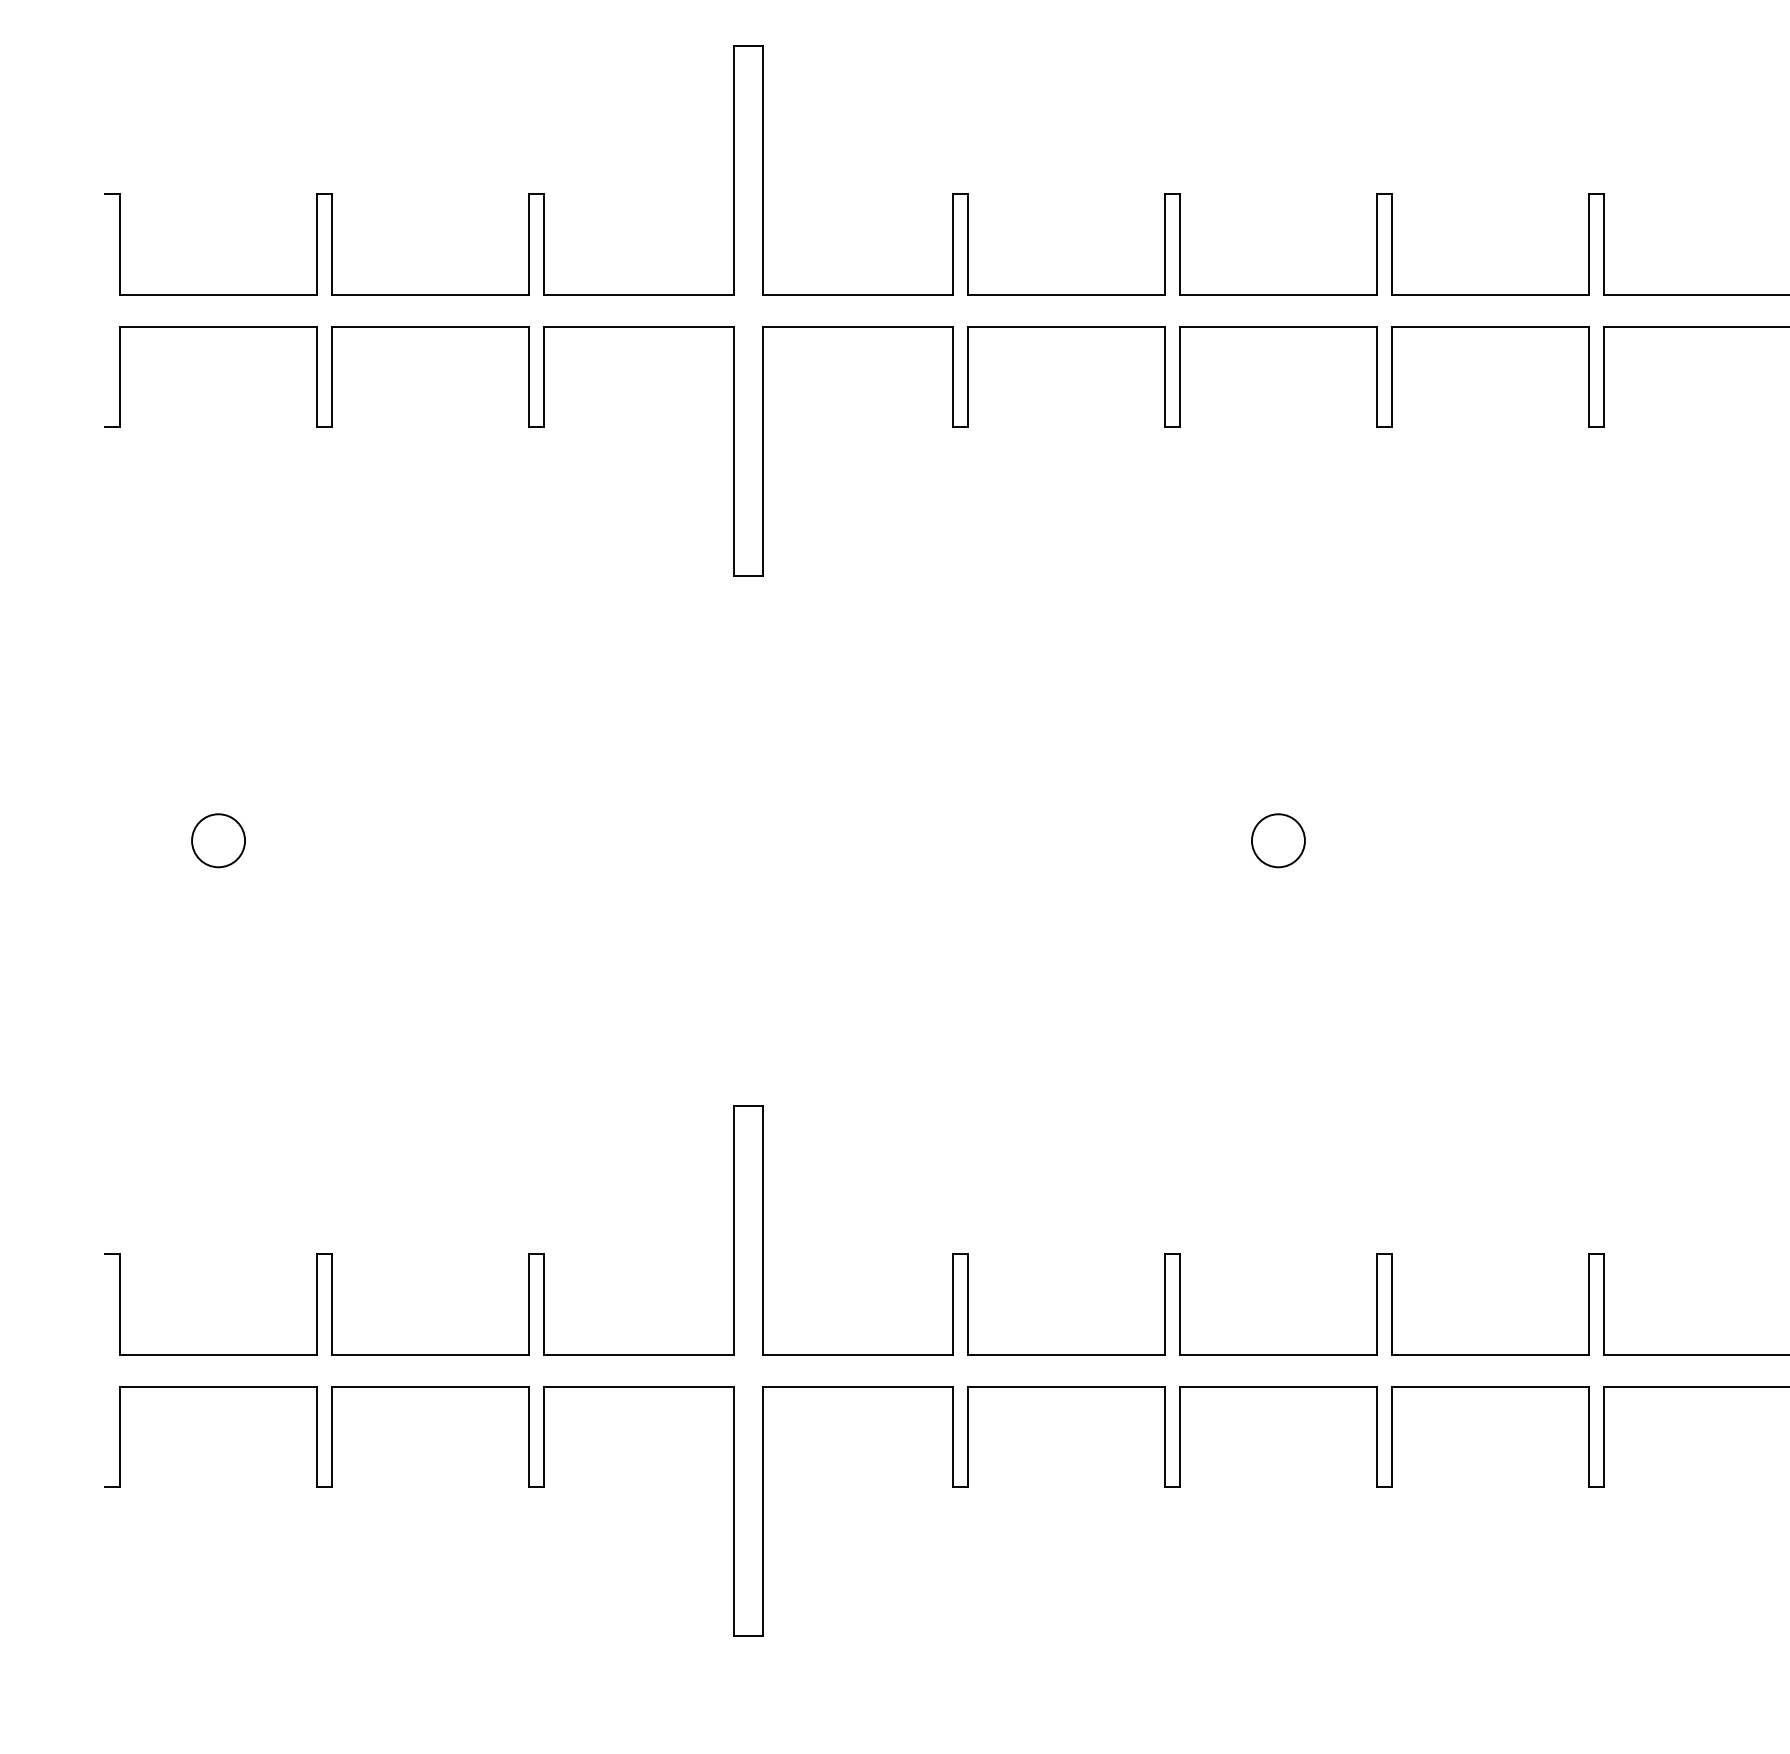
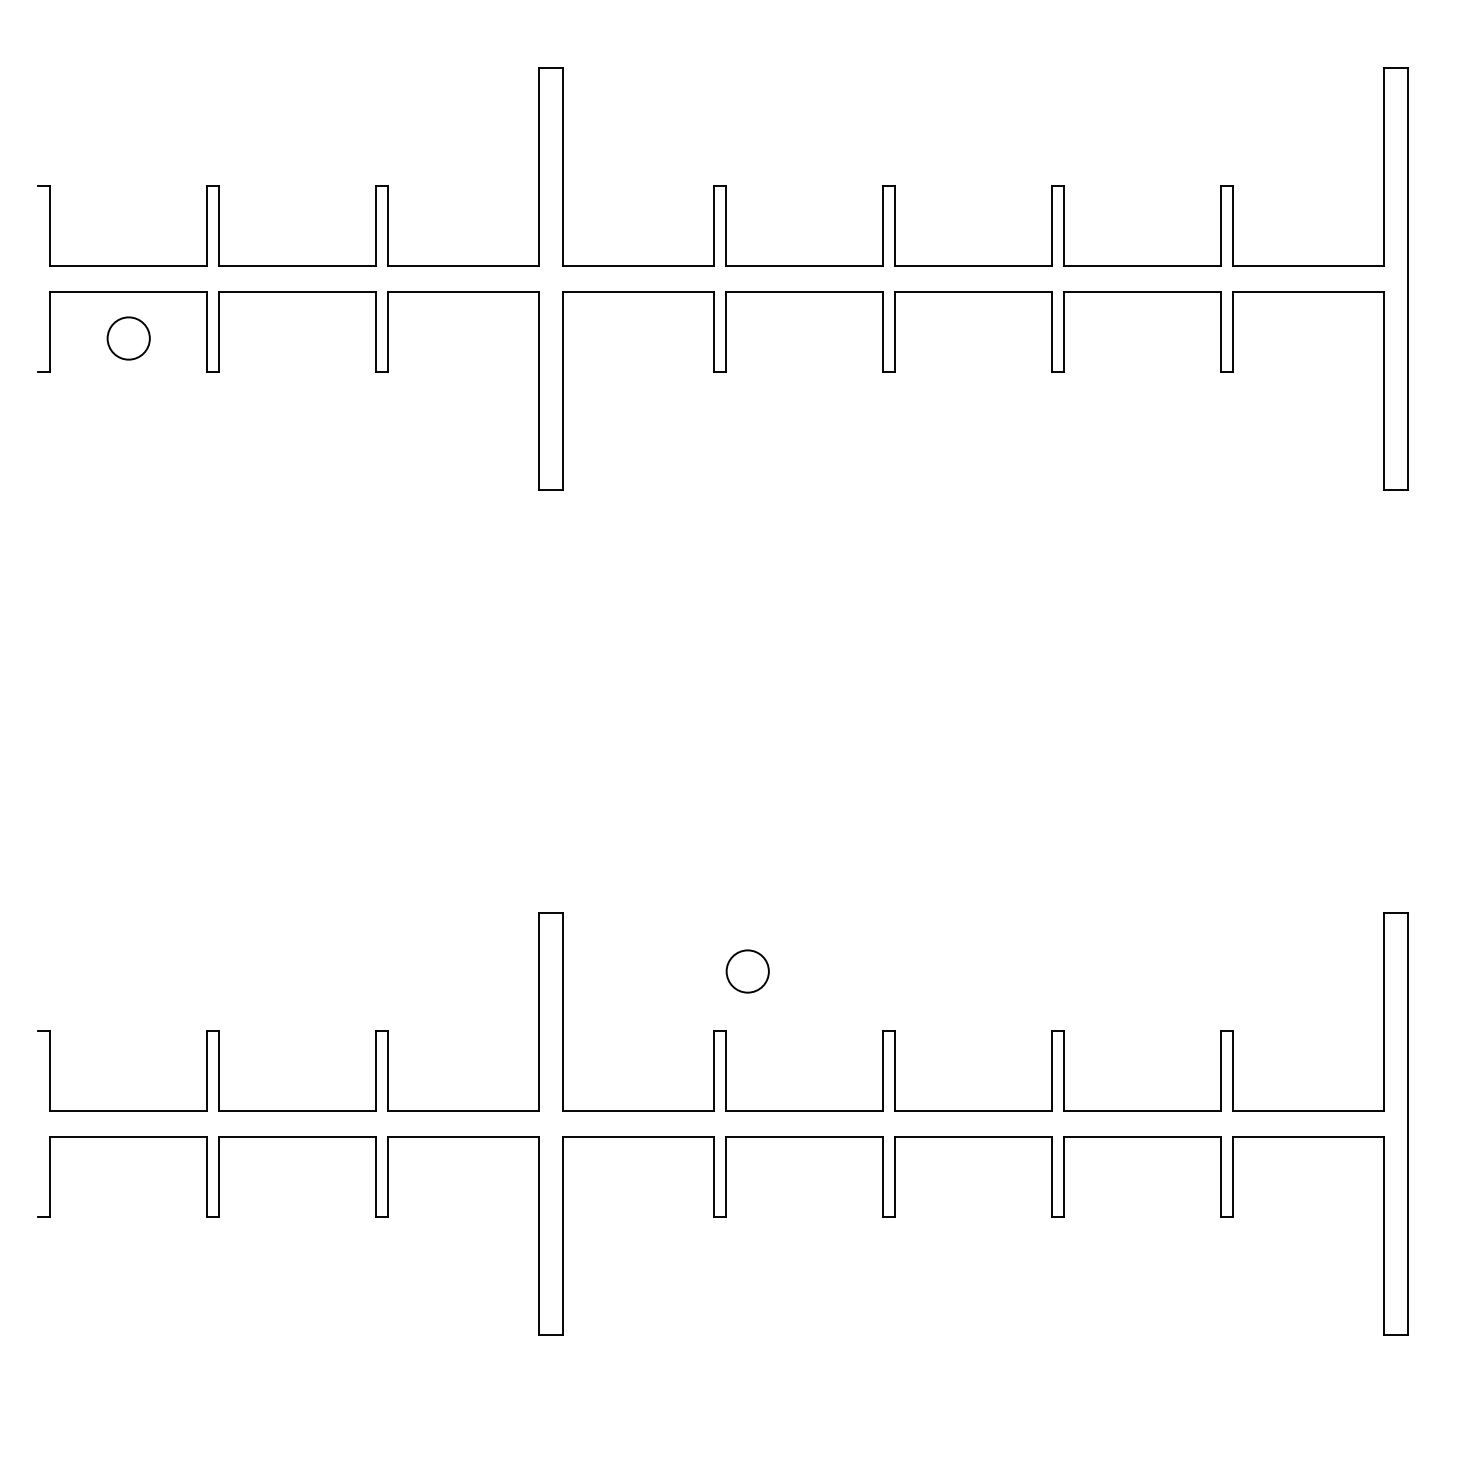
circle: (218, 840) -> (128, 338), moved
circle: (1278, 840) -> (747, 971), moved

